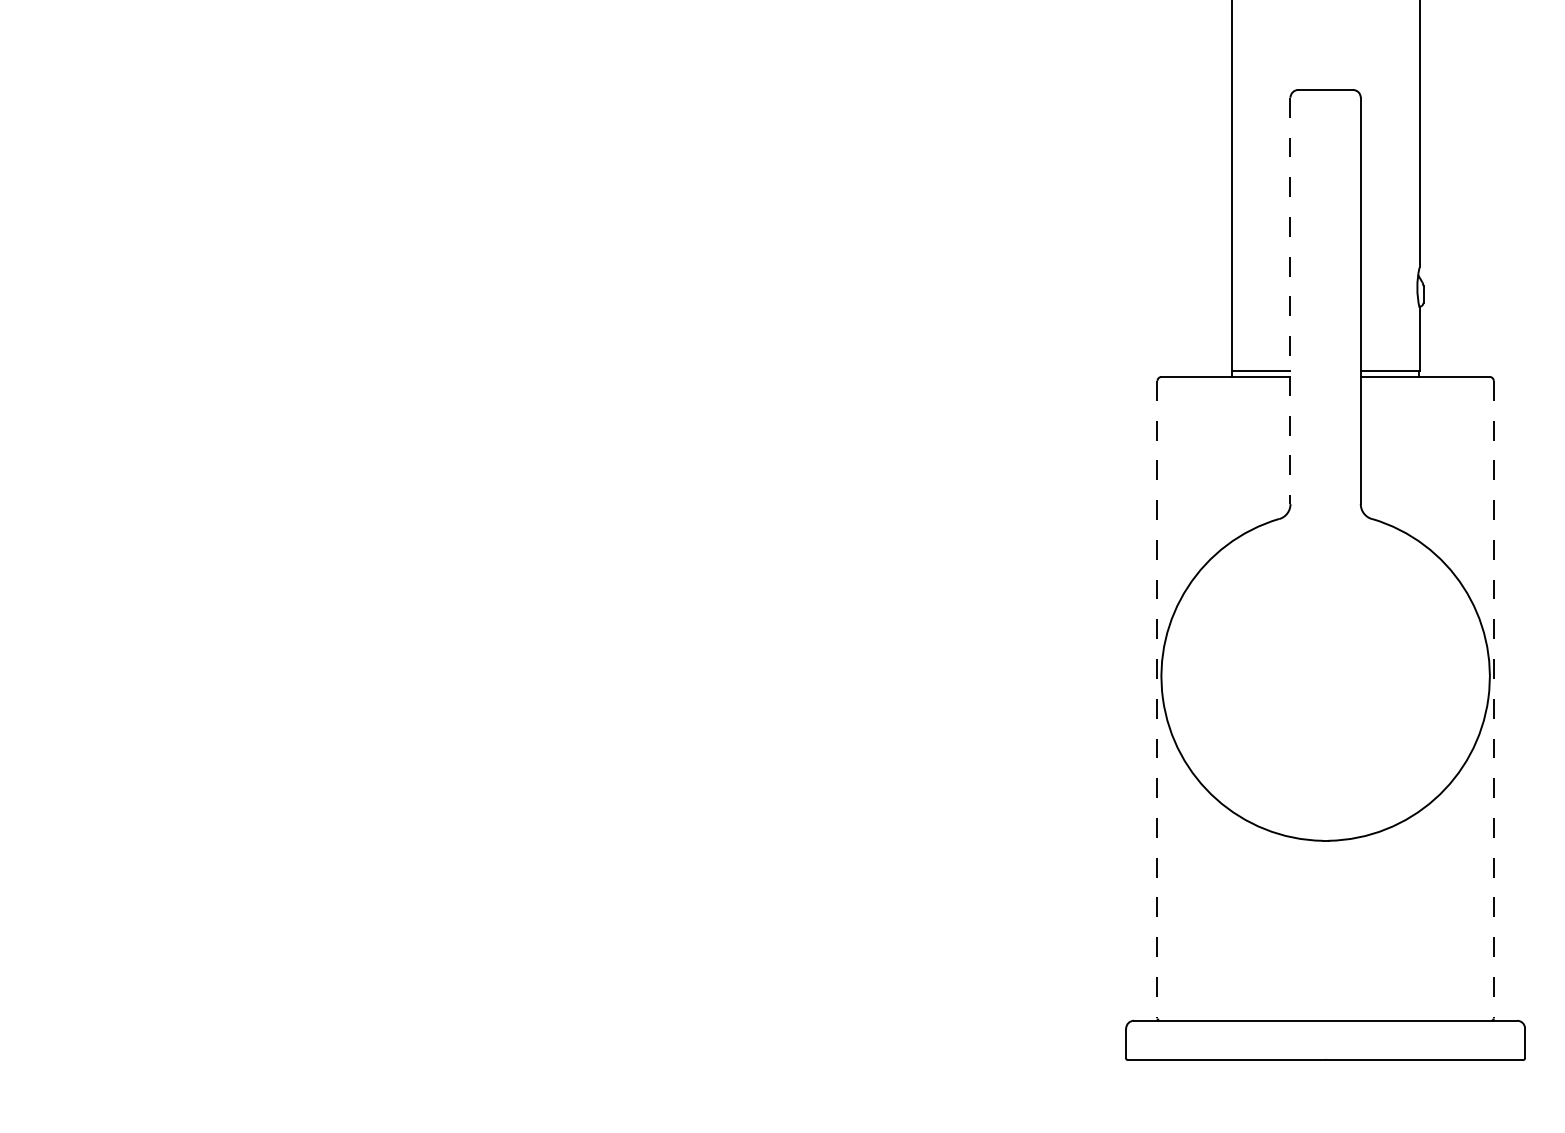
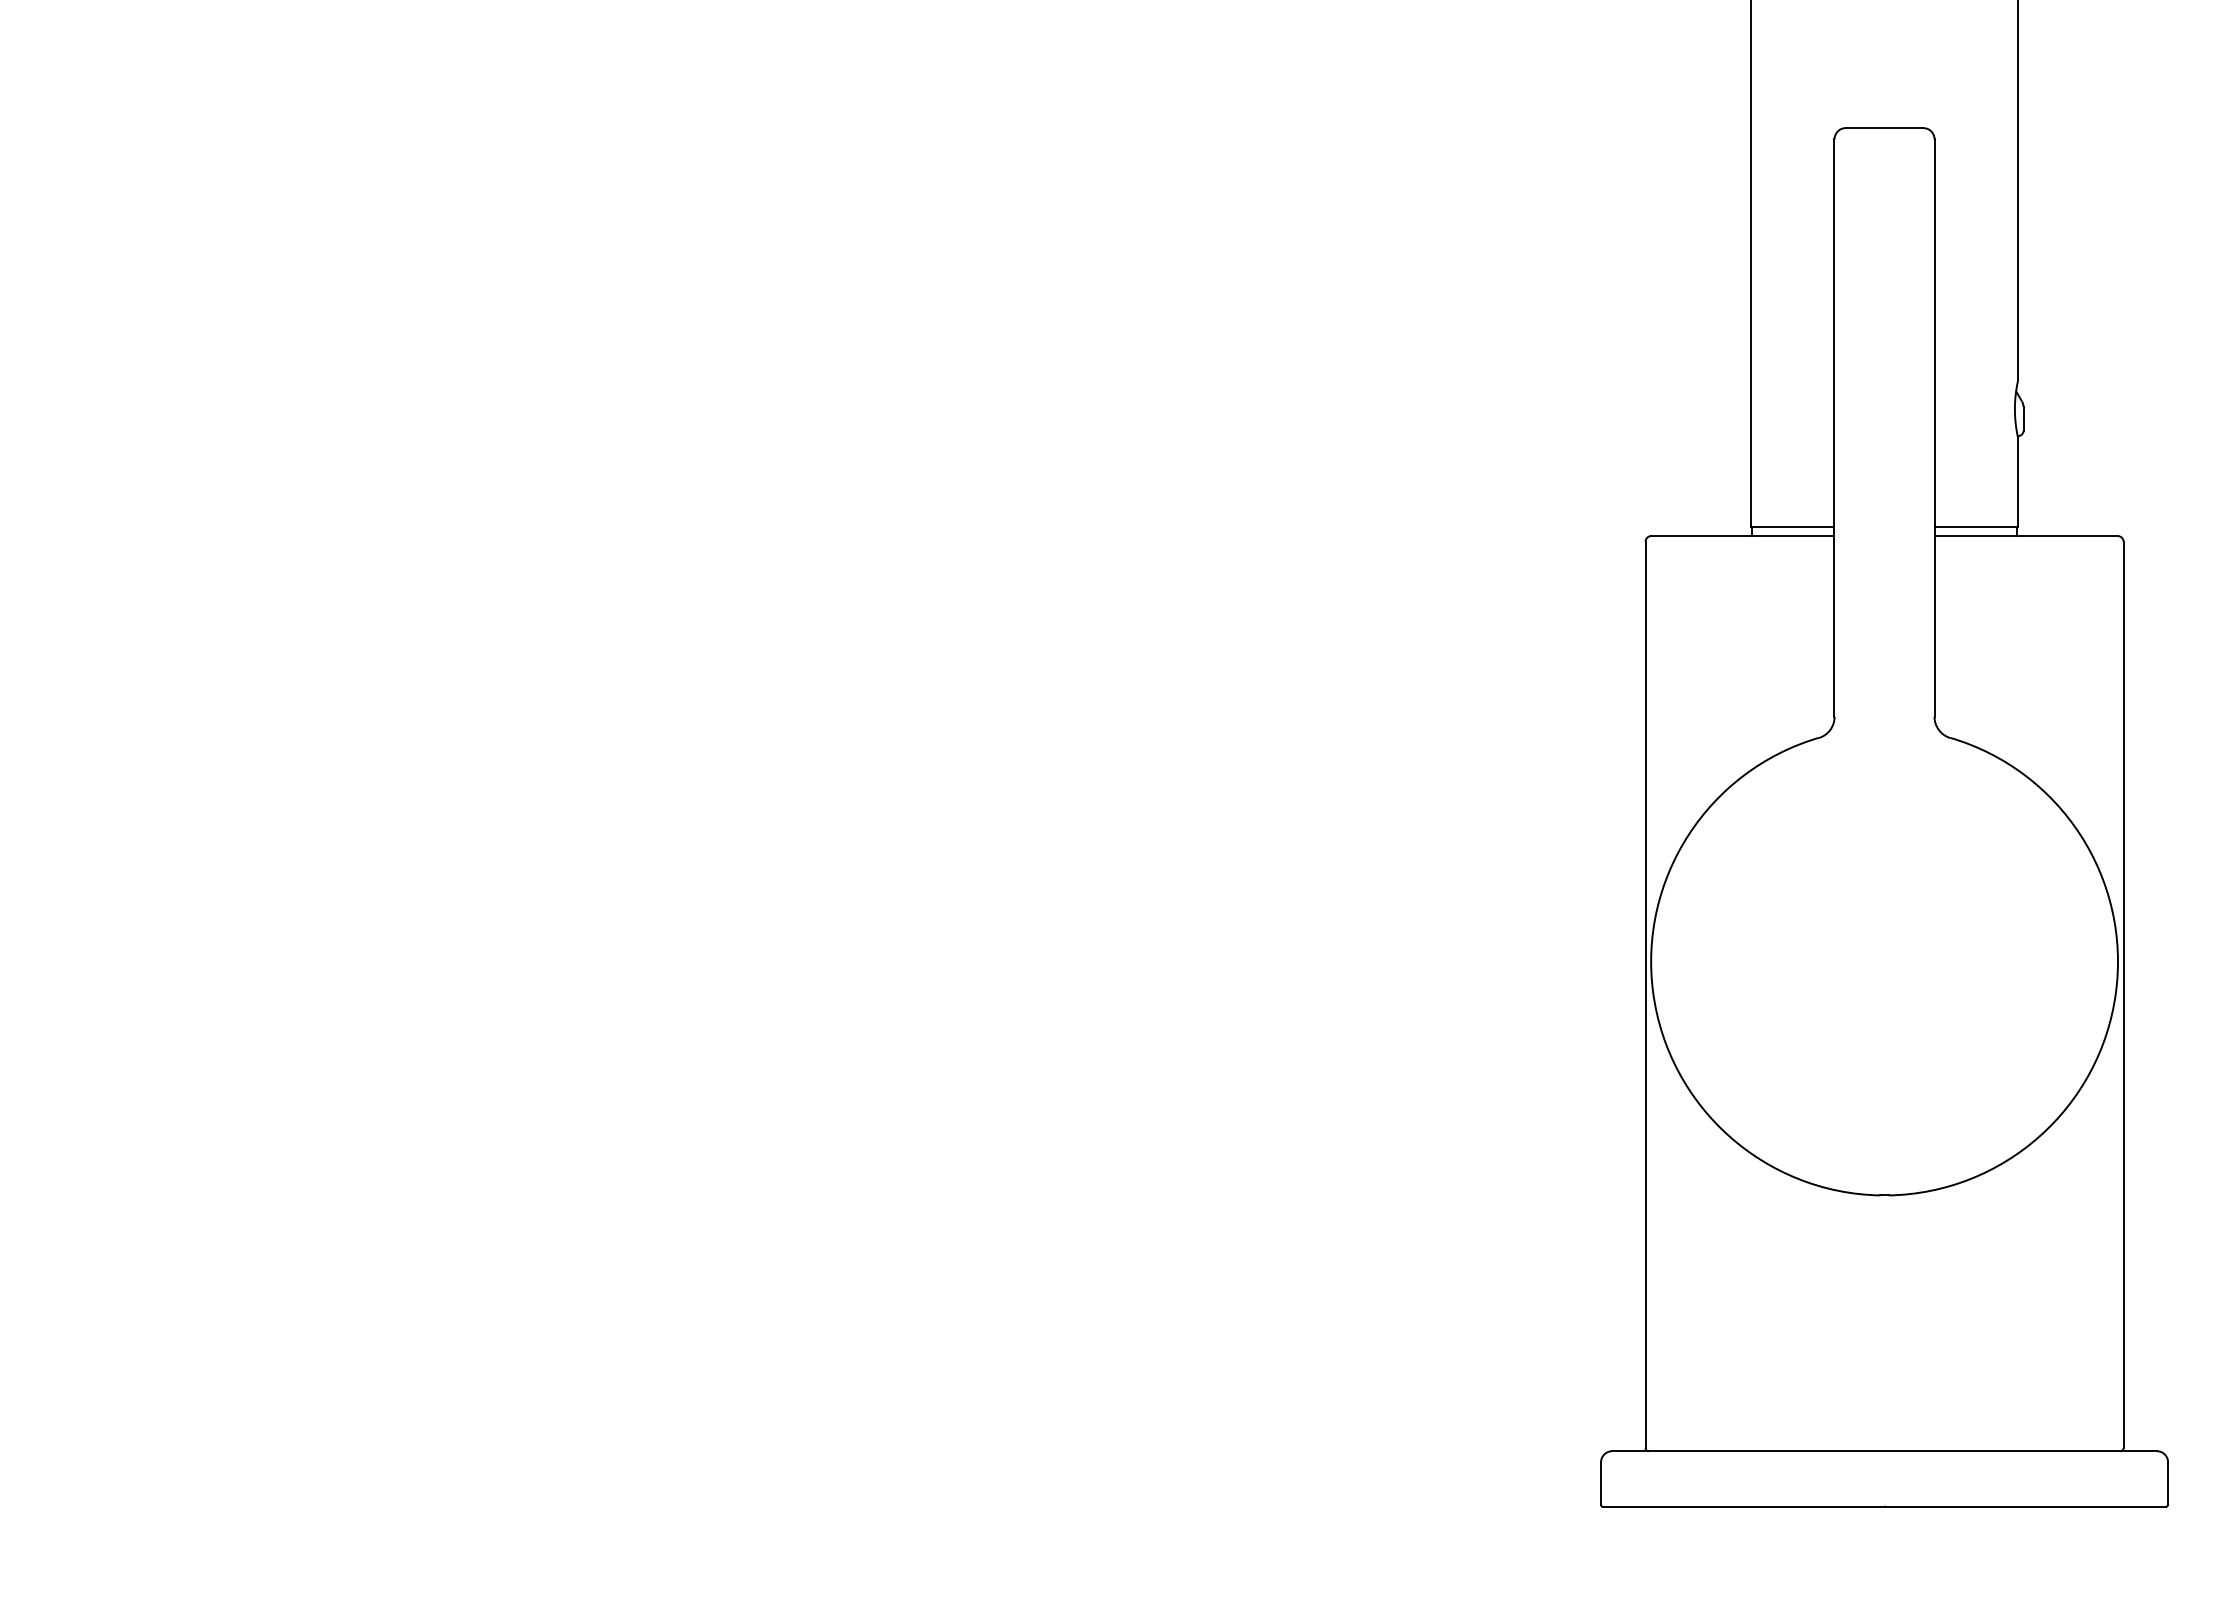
line: (1290, 301) -> (1834, 428), dashed -> solid
line: (1157, 700) -> (1645, 995), dashed -> solid
line: (1493, 700) -> (2123, 995), dashed -> solid

